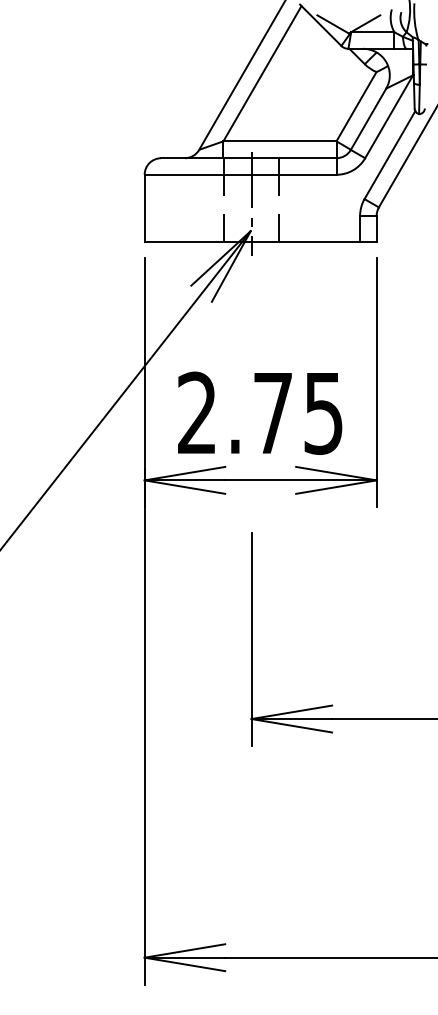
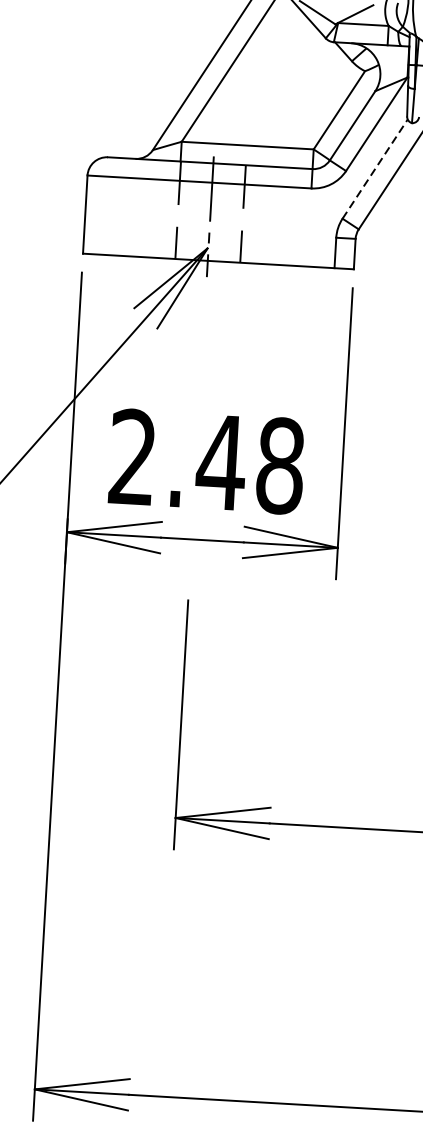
line: (389, 155) -> (374, 169), solid -> dashed
text: (297, 412) -> (249, 463), 2.75 -> 2.48

